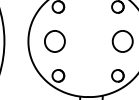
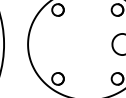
part: (54, 41) -> (54, 44), removed

